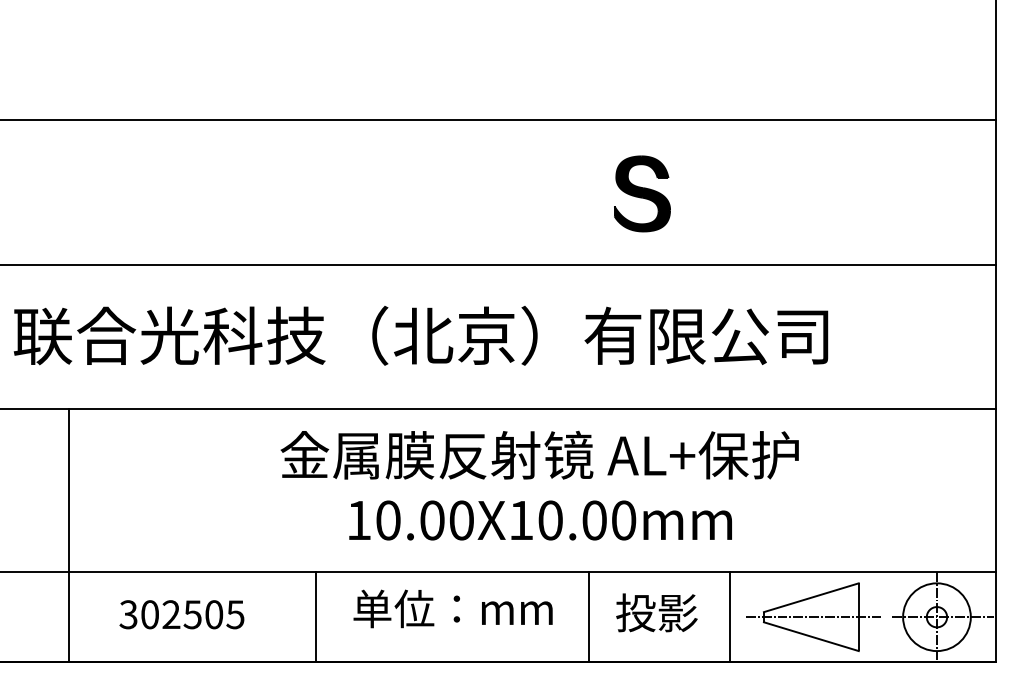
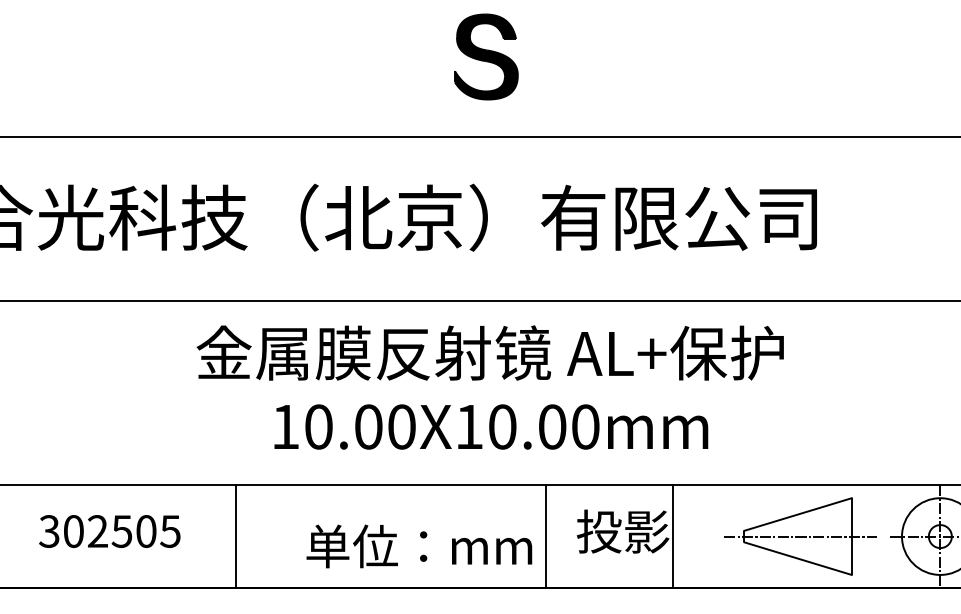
part: (642, 193) -> (486, 56), moved
text: (452, 608) -> (418, 545), moved
text: (181, 614) -> (109, 531), moved
line: (730, 616) -> (673, 535), moved

